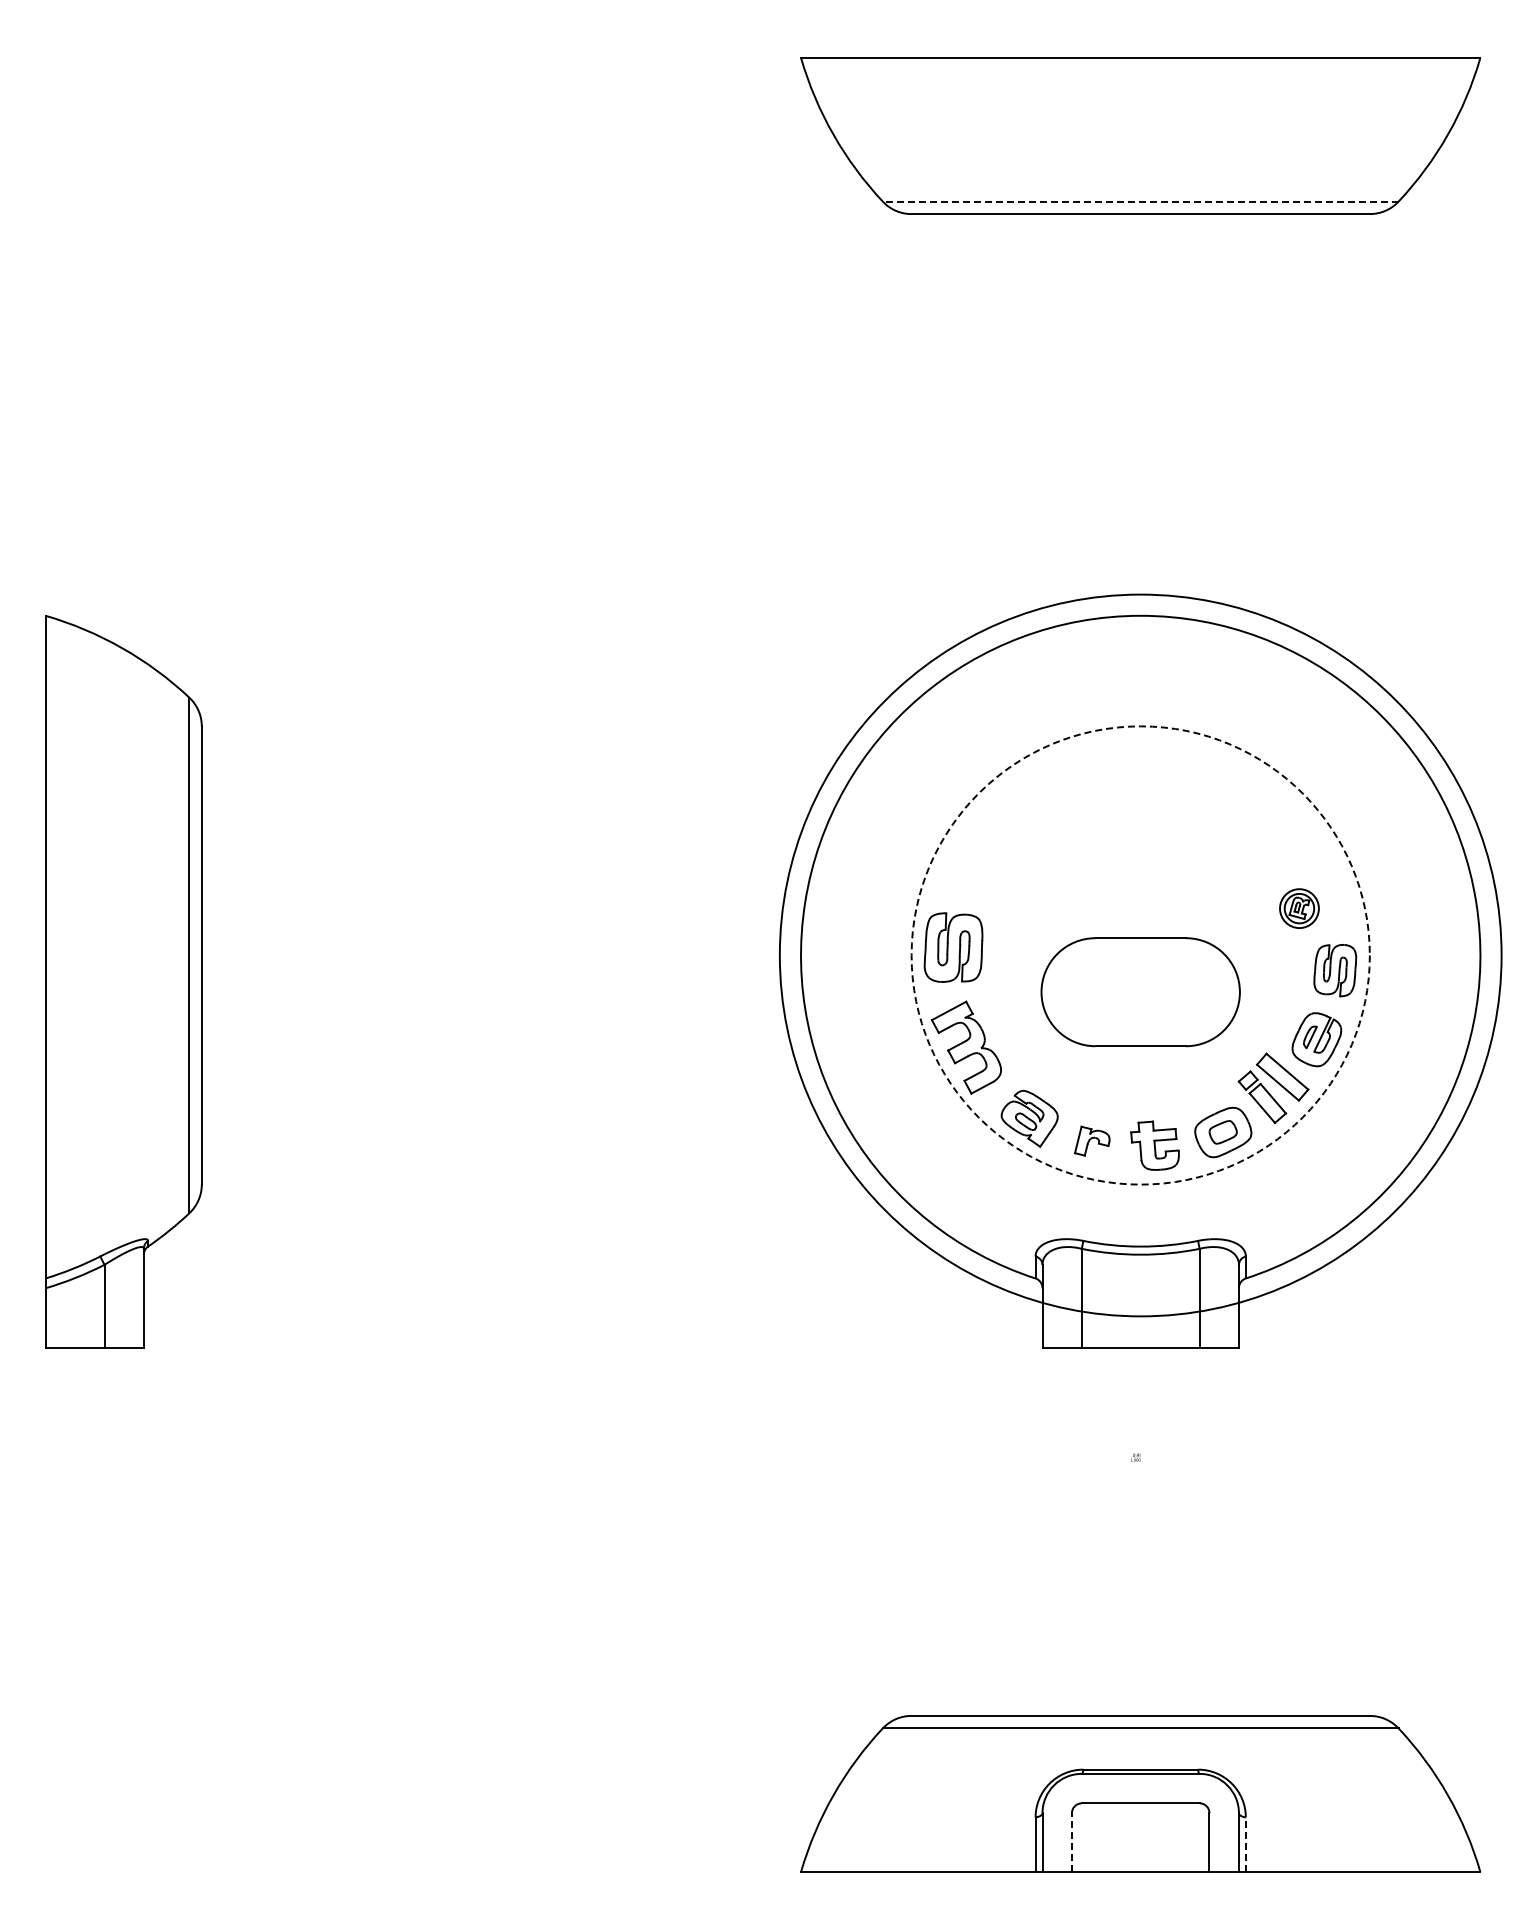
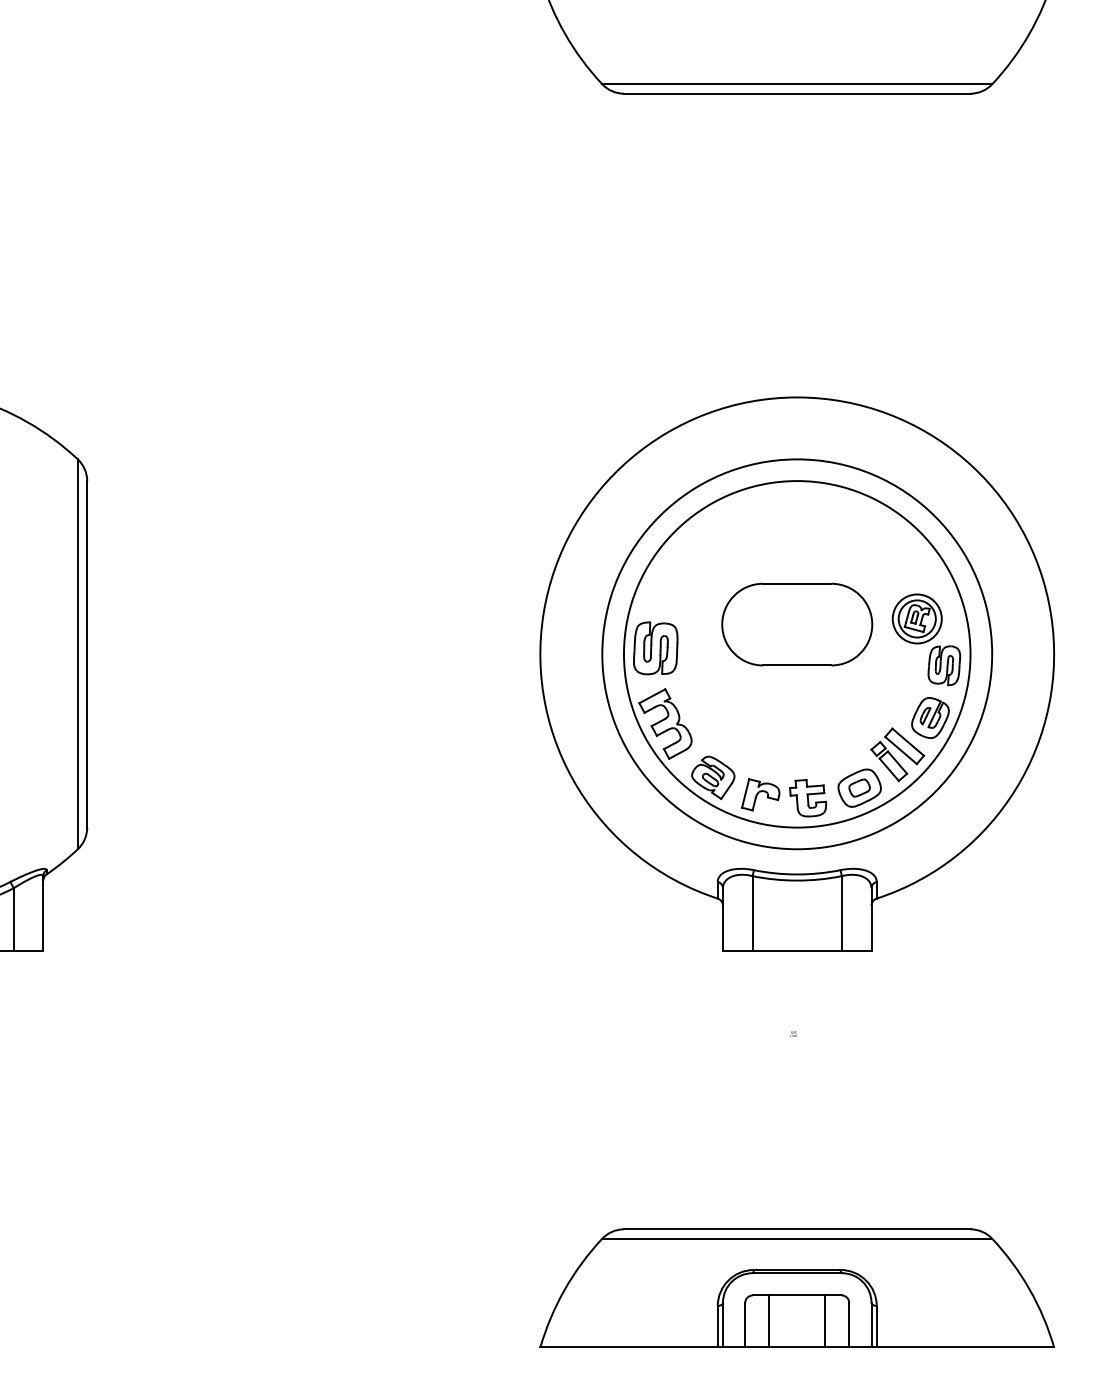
line: (1140, 201) -> (797, 84), dashed -> solid
part: (1299, 908) -> (917, 618), size x1.67
circle: (1140, 955) -> (797, 654), dashed -> solid
circle: (1140, 955) -> (797, 654), size x0.71
part: (1140, 992) -> (797, 624), moved
part: (1091, 1140) -> (760, 794), size x1.43
line: (1103, 1837) -> (769, 1321), added
line: (1178, 1837) -> (825, 1321), added
line: (1071, 1842) -> (744, 1325), dashed -> solid
line: (1245, 1844) -> (876, 1326), dashed -> solid

